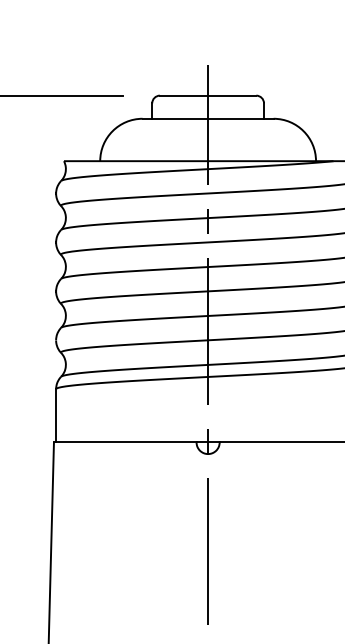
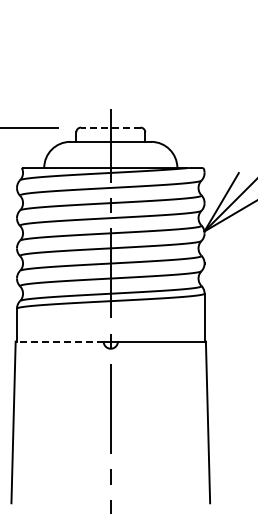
line: (207, 95) -> (110, 127), solid -> dashed
line: (124, 442) -> (59, 341), solid -> dashed

